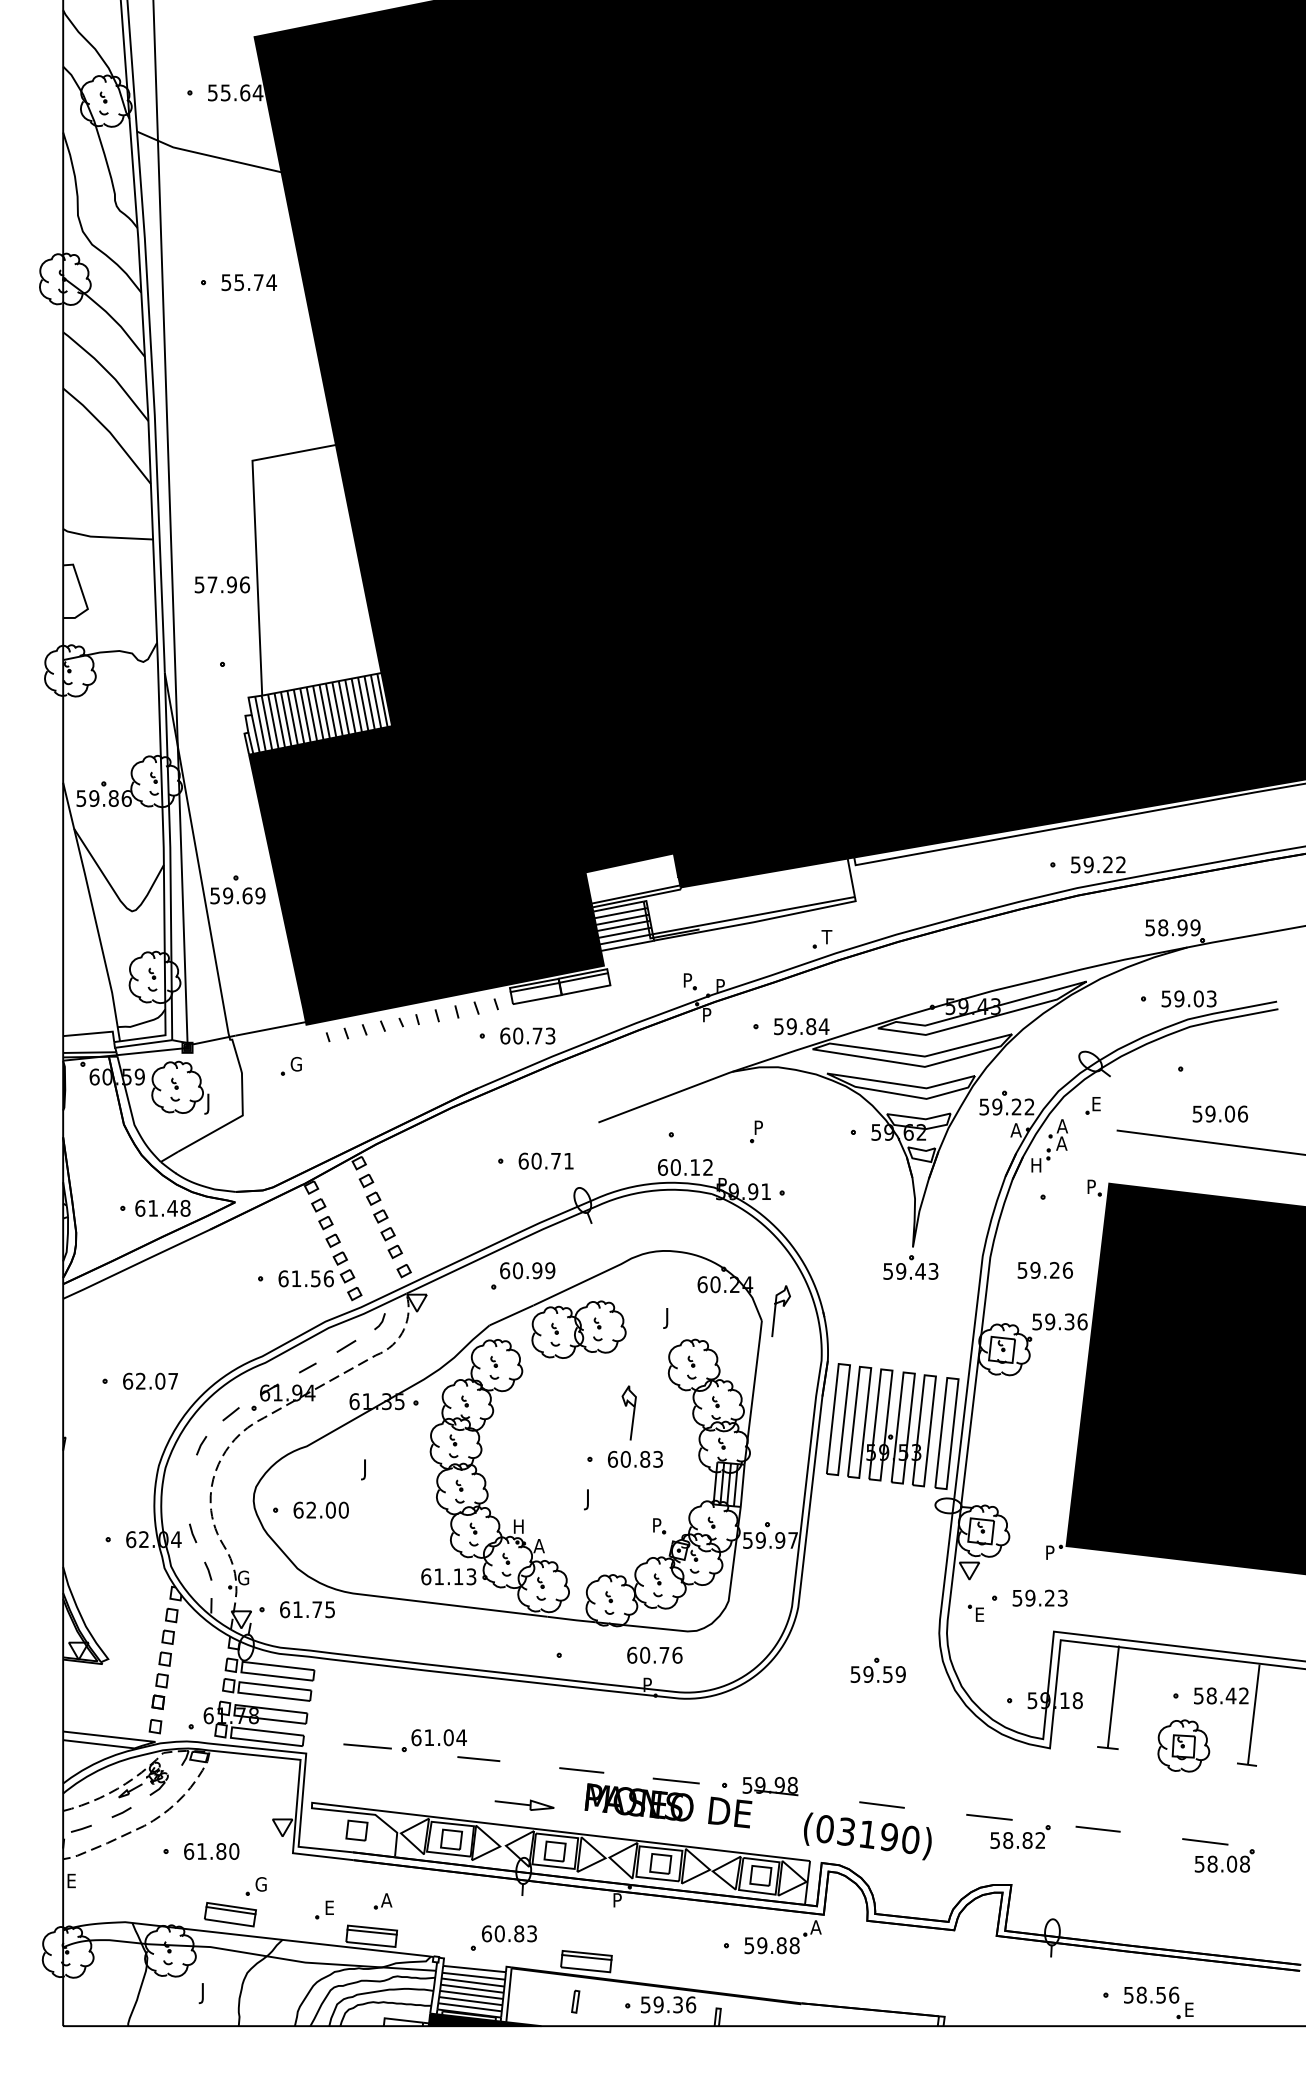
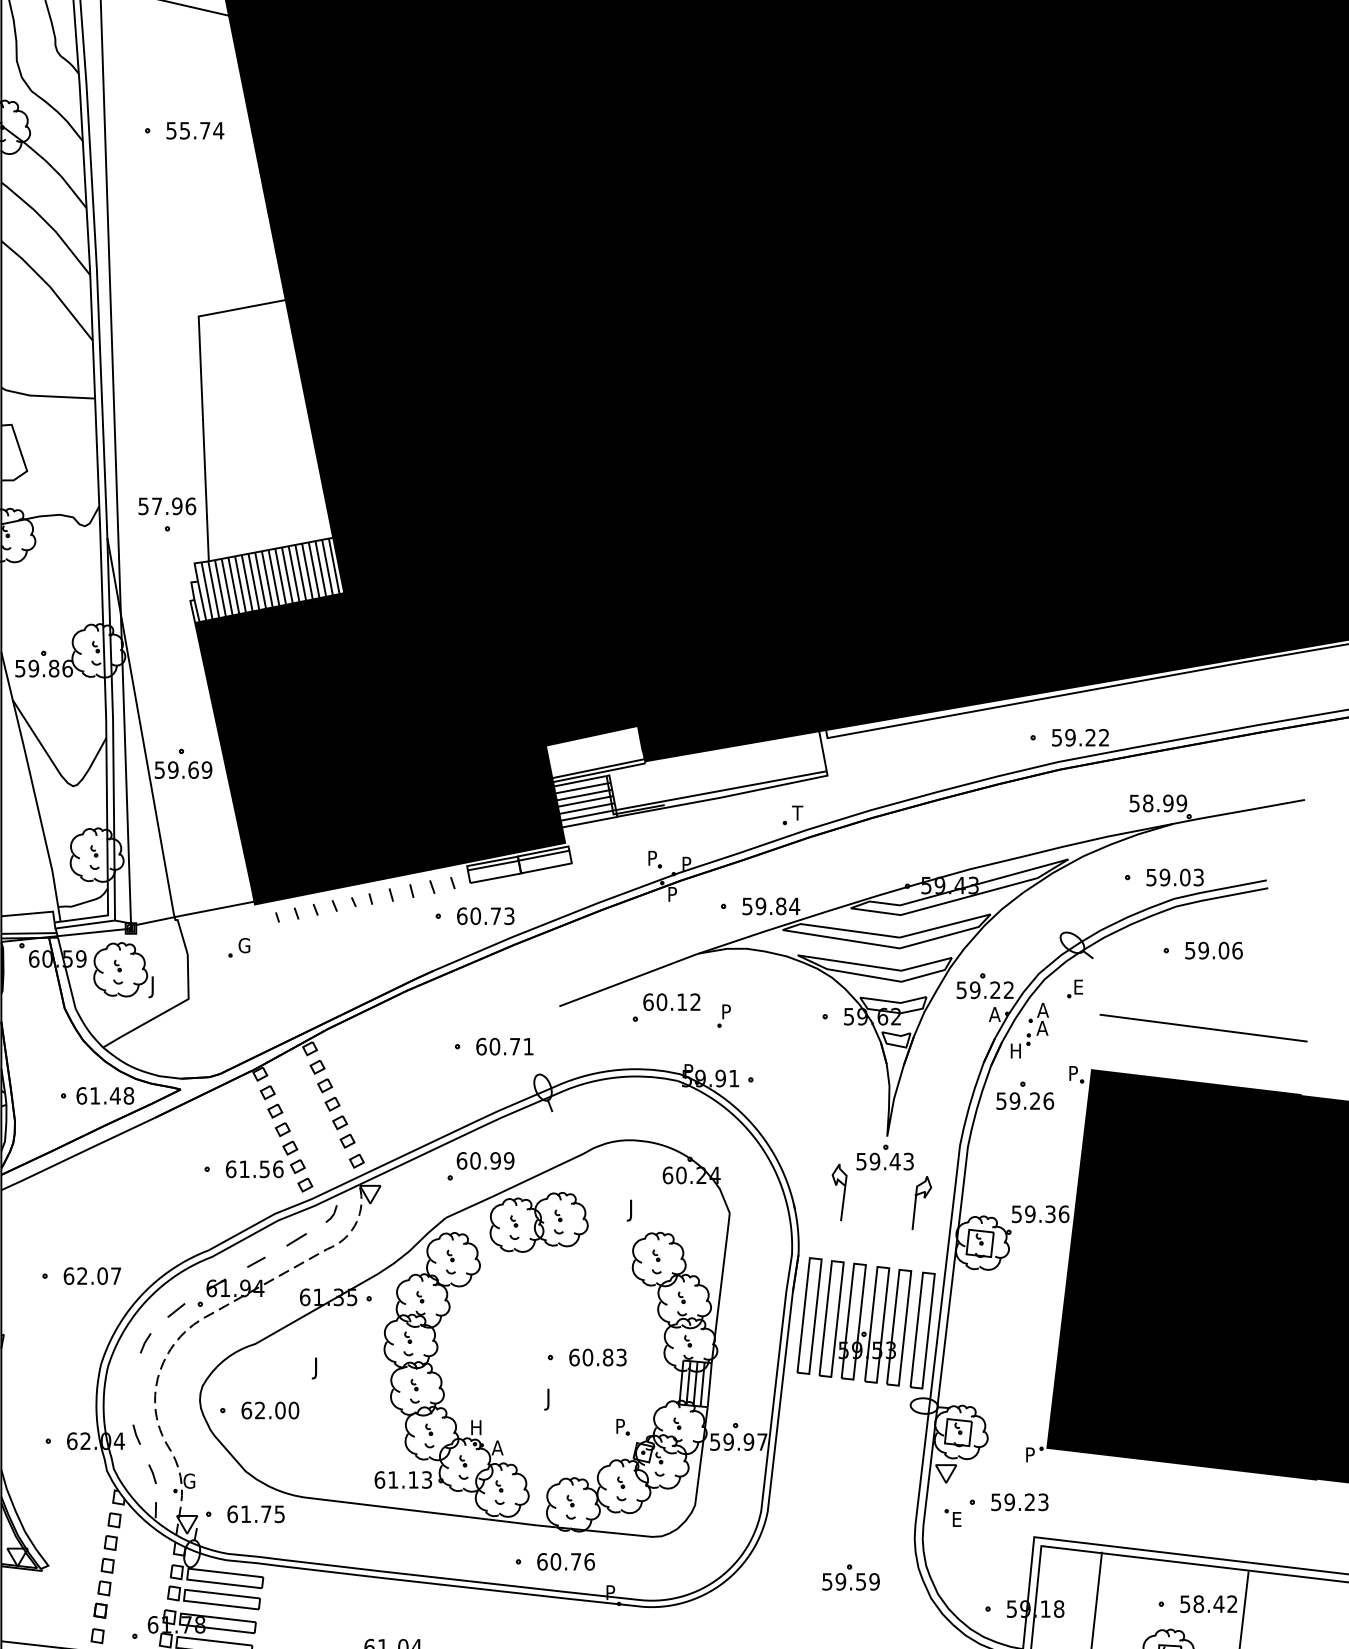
text: (222, 584) -> (167, 505), moved
text: (1219, 1113) -> (1213, 950), moved
text: (685, 1167) -> (672, 1002), moved
text: (1044, 1270) -> (1024, 1101), moved
curve: (776, 1308) -> (917, 1200), moved
curve: (632, 1414) -> (842, 1194), moved
text: (654, 1654) -> (565, 1560), moved

